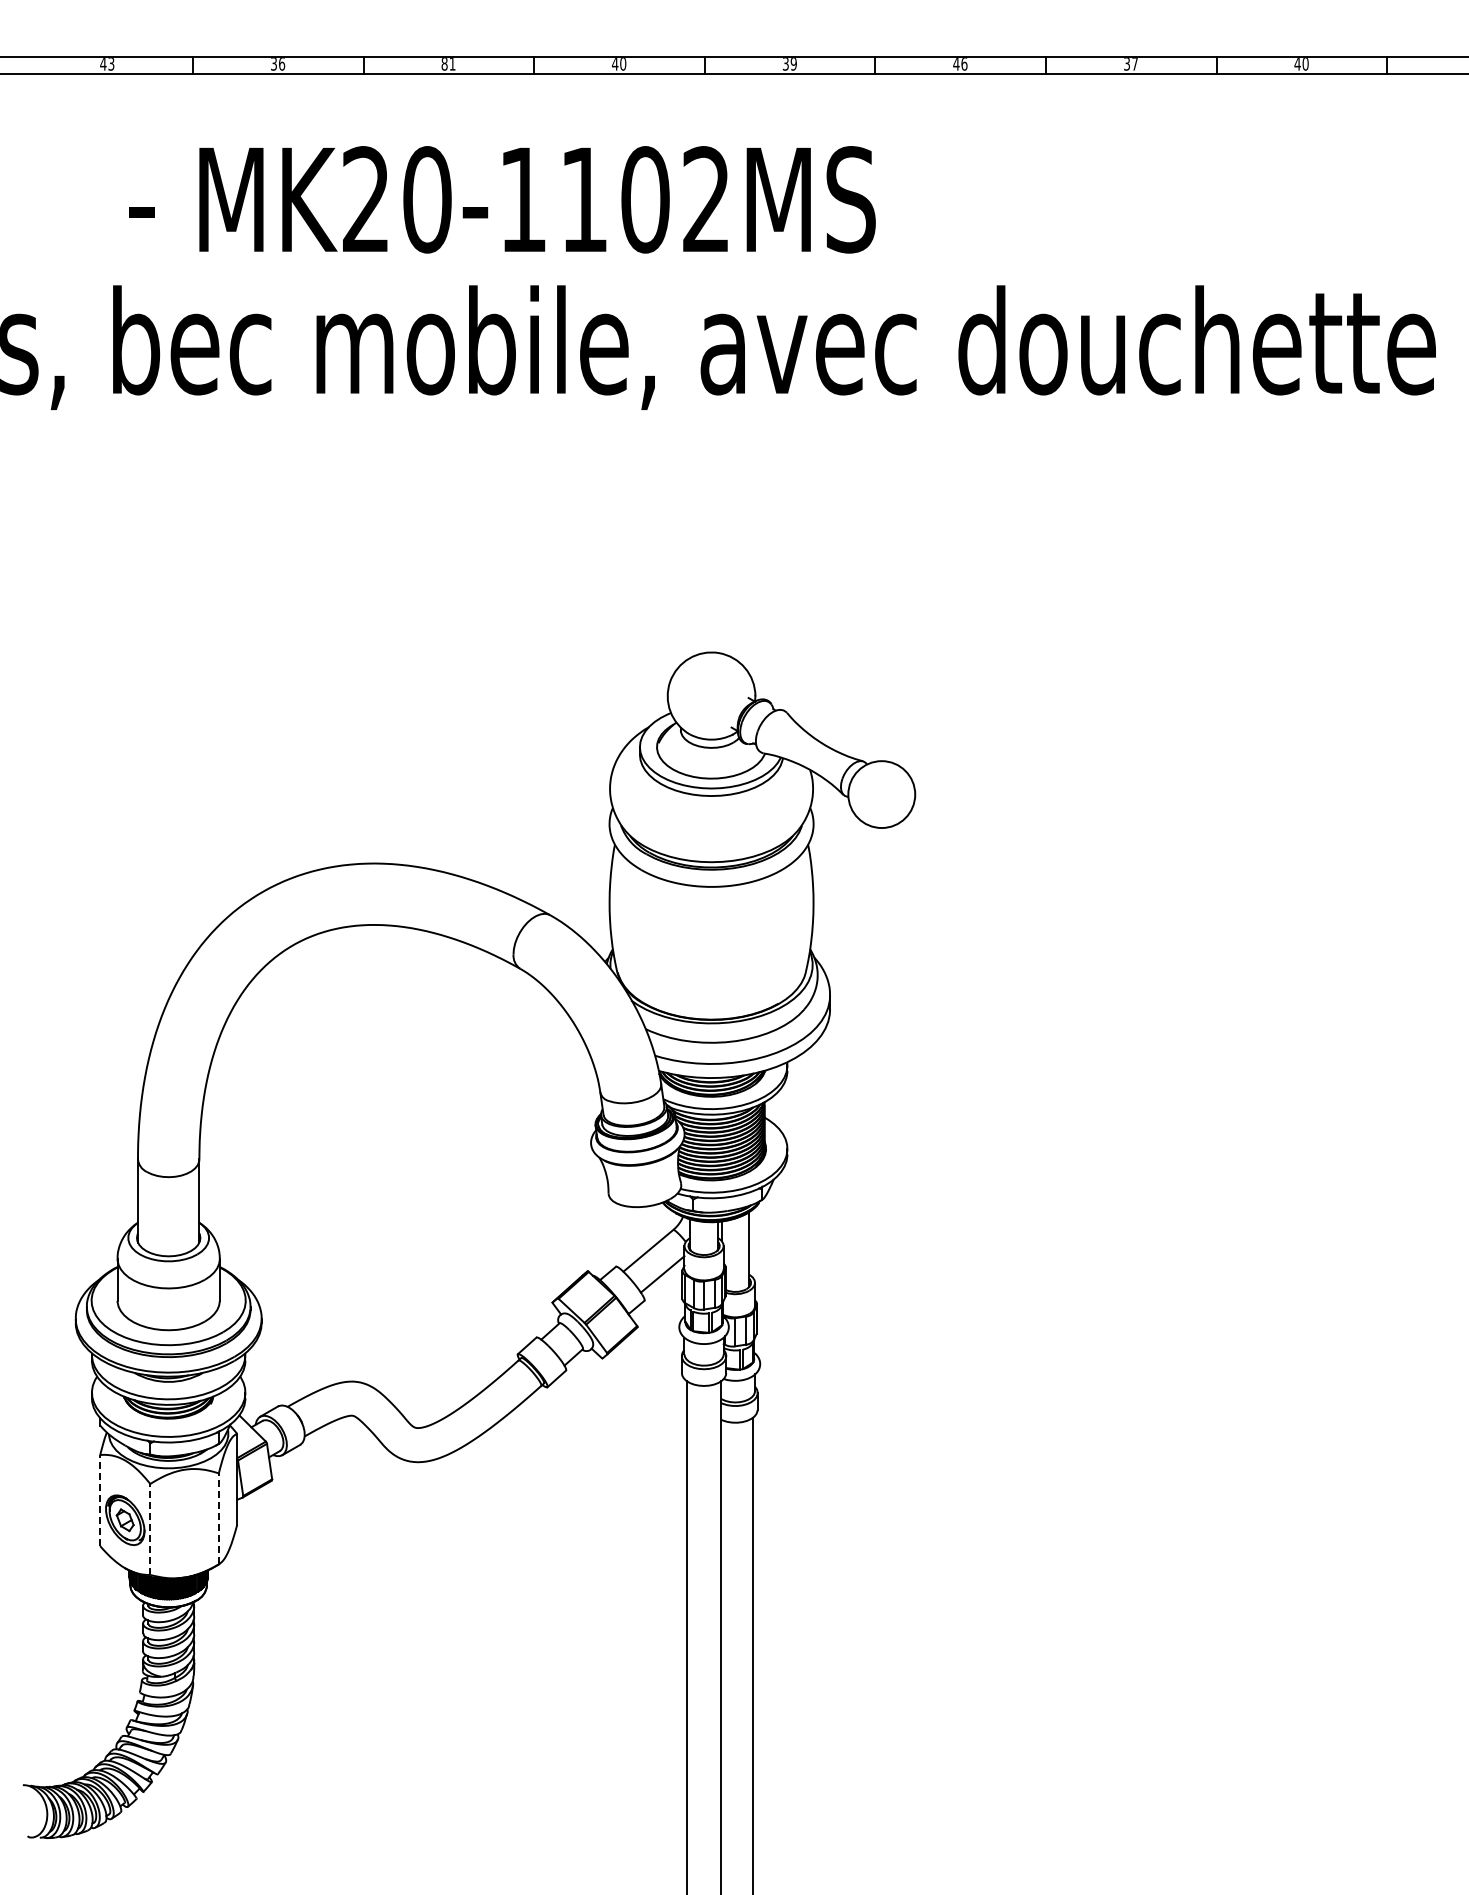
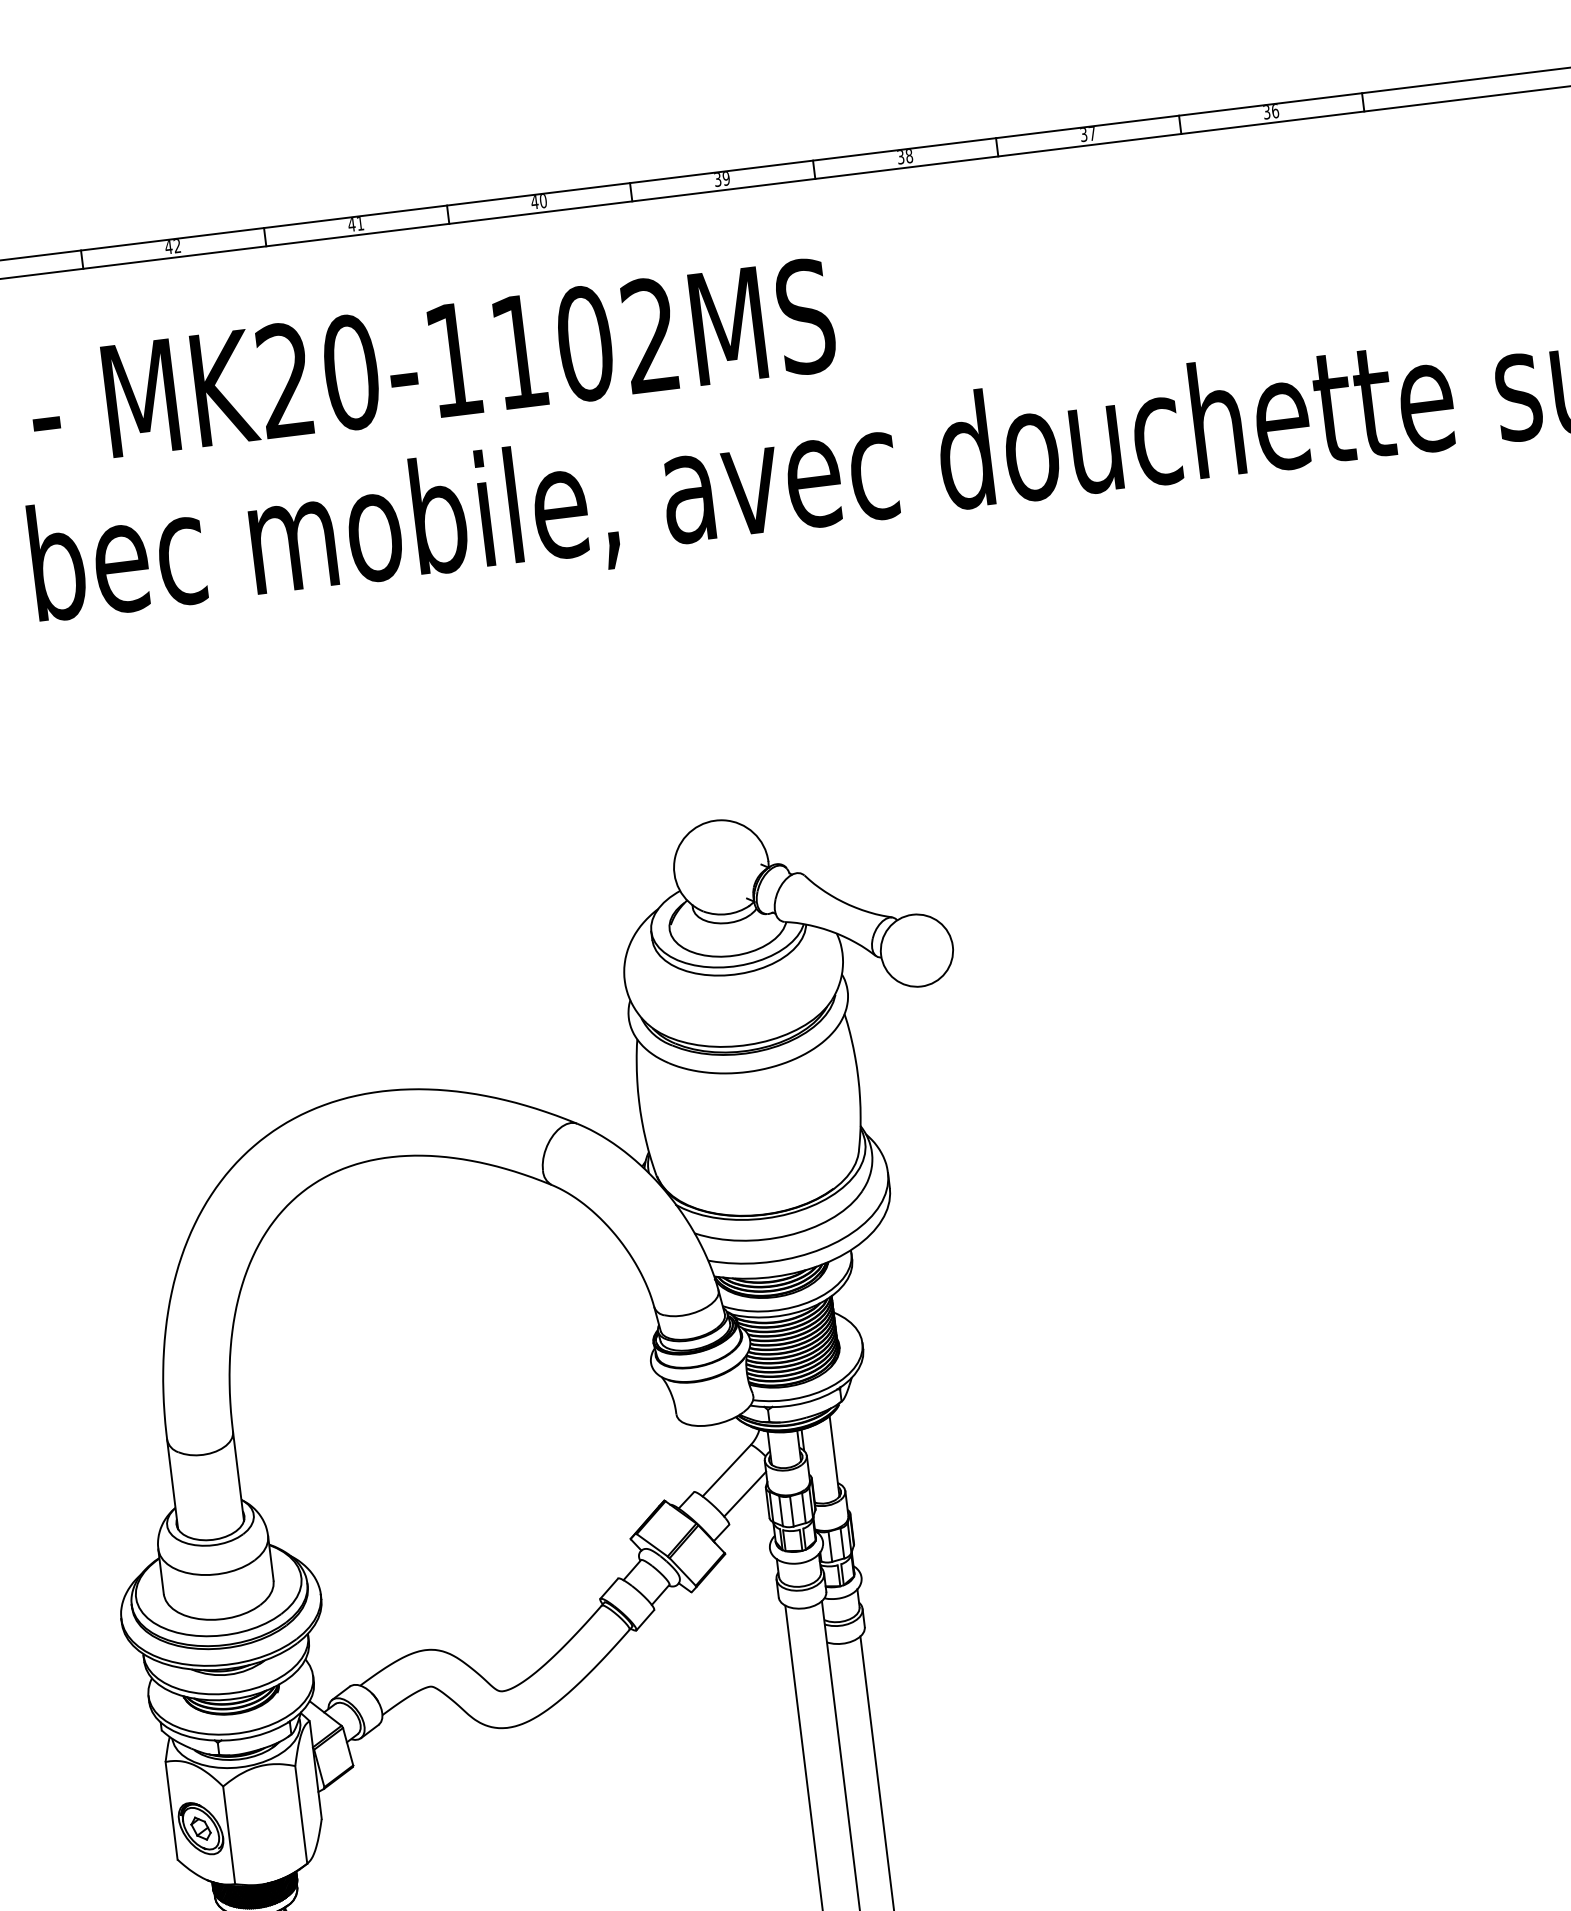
text: (277, 64) -> (172, 247), 36 -> 42
text: (444, 64) -> (351, 225), 81 -> 41
text: (960, 64) -> (905, 157), 46 -> 38
text: (1301, 64) -> (1271, 112), 40 -> 36
line: (100, 1500) -> (171, 1810), dashed -> solid
line: (218, 1518) -> (300, 1814), dashed -> solid
line: (150, 1529) -> (229, 1835), dashed -> solid

